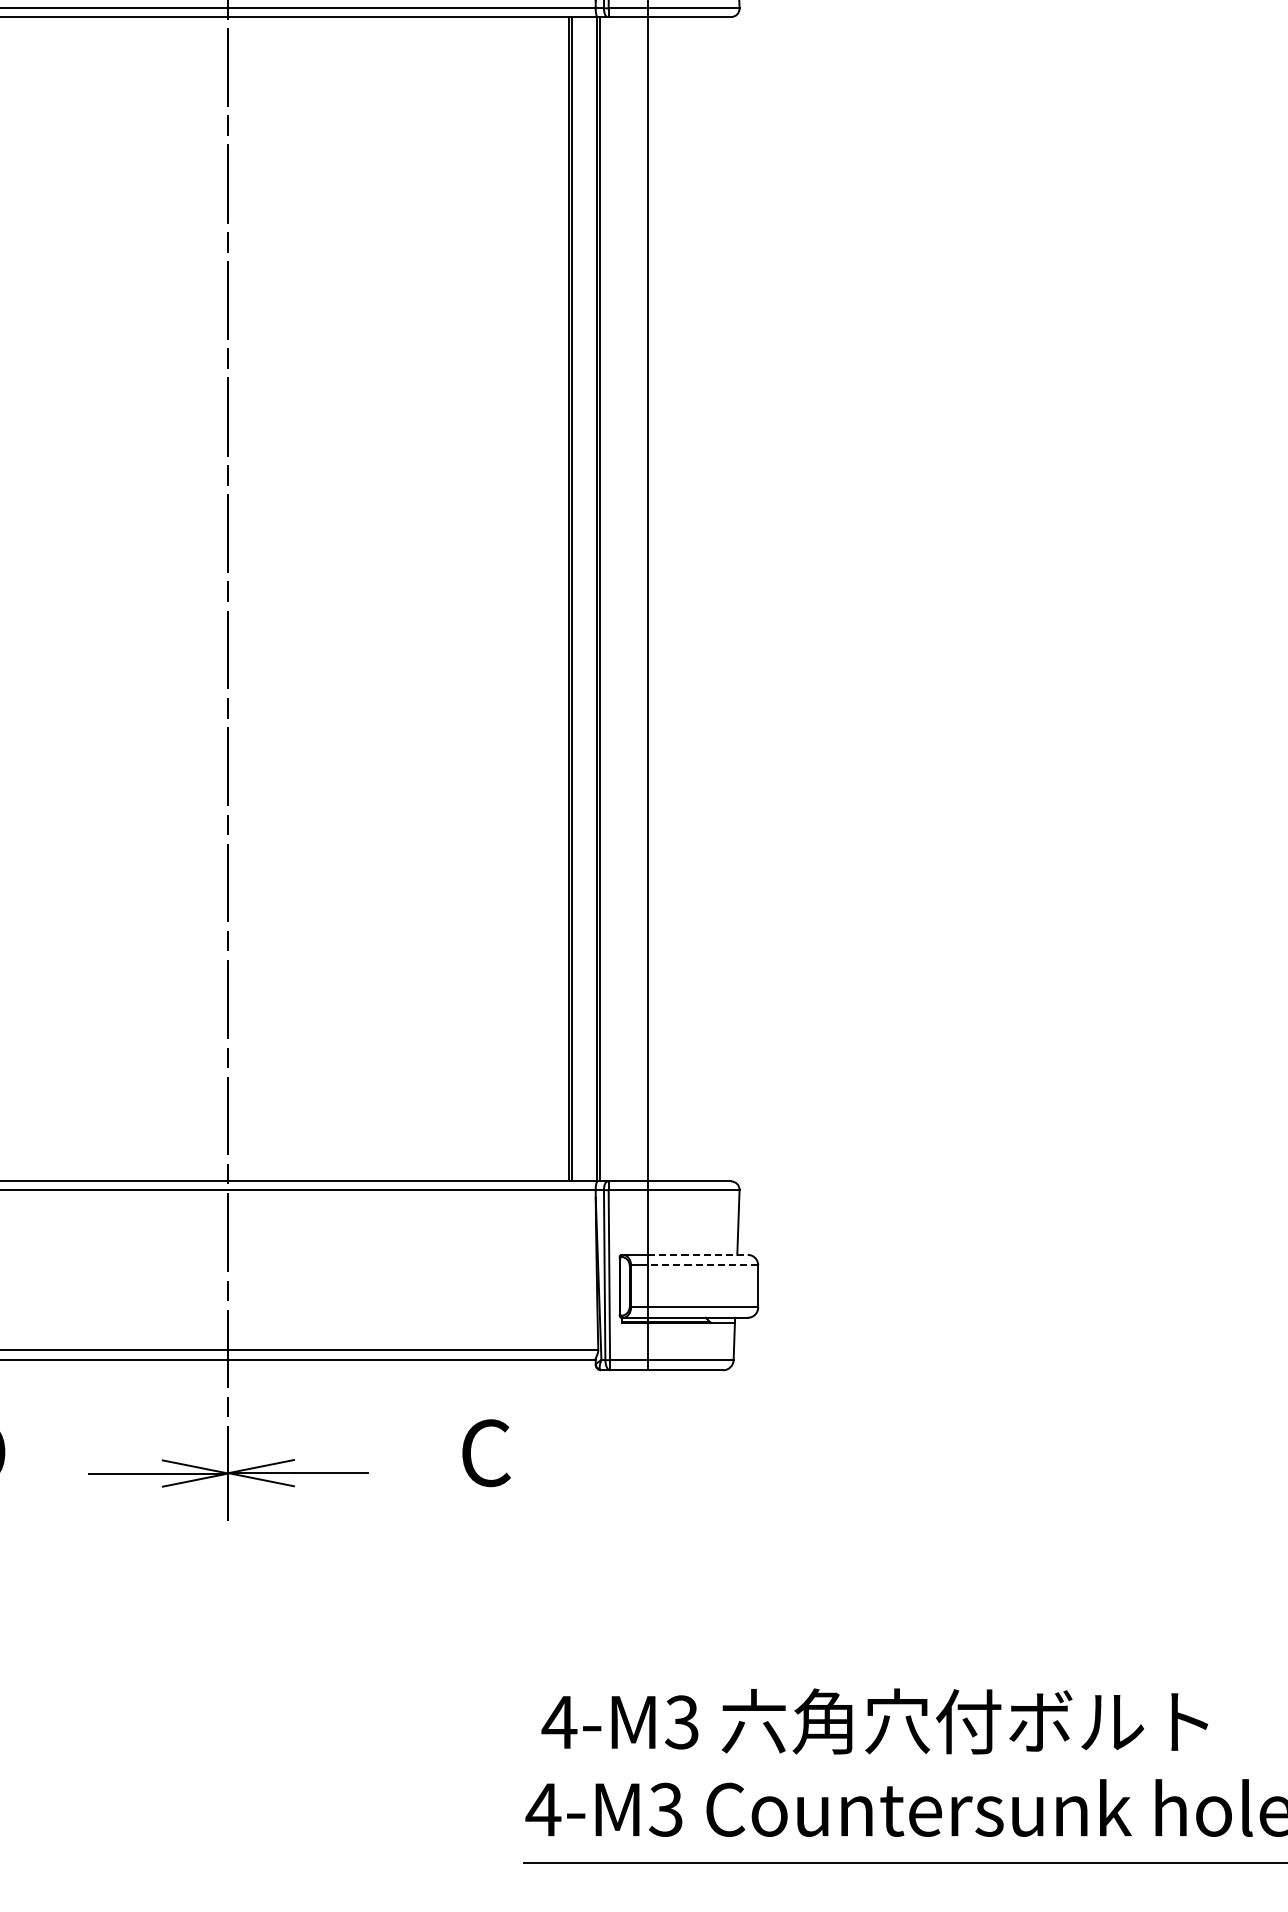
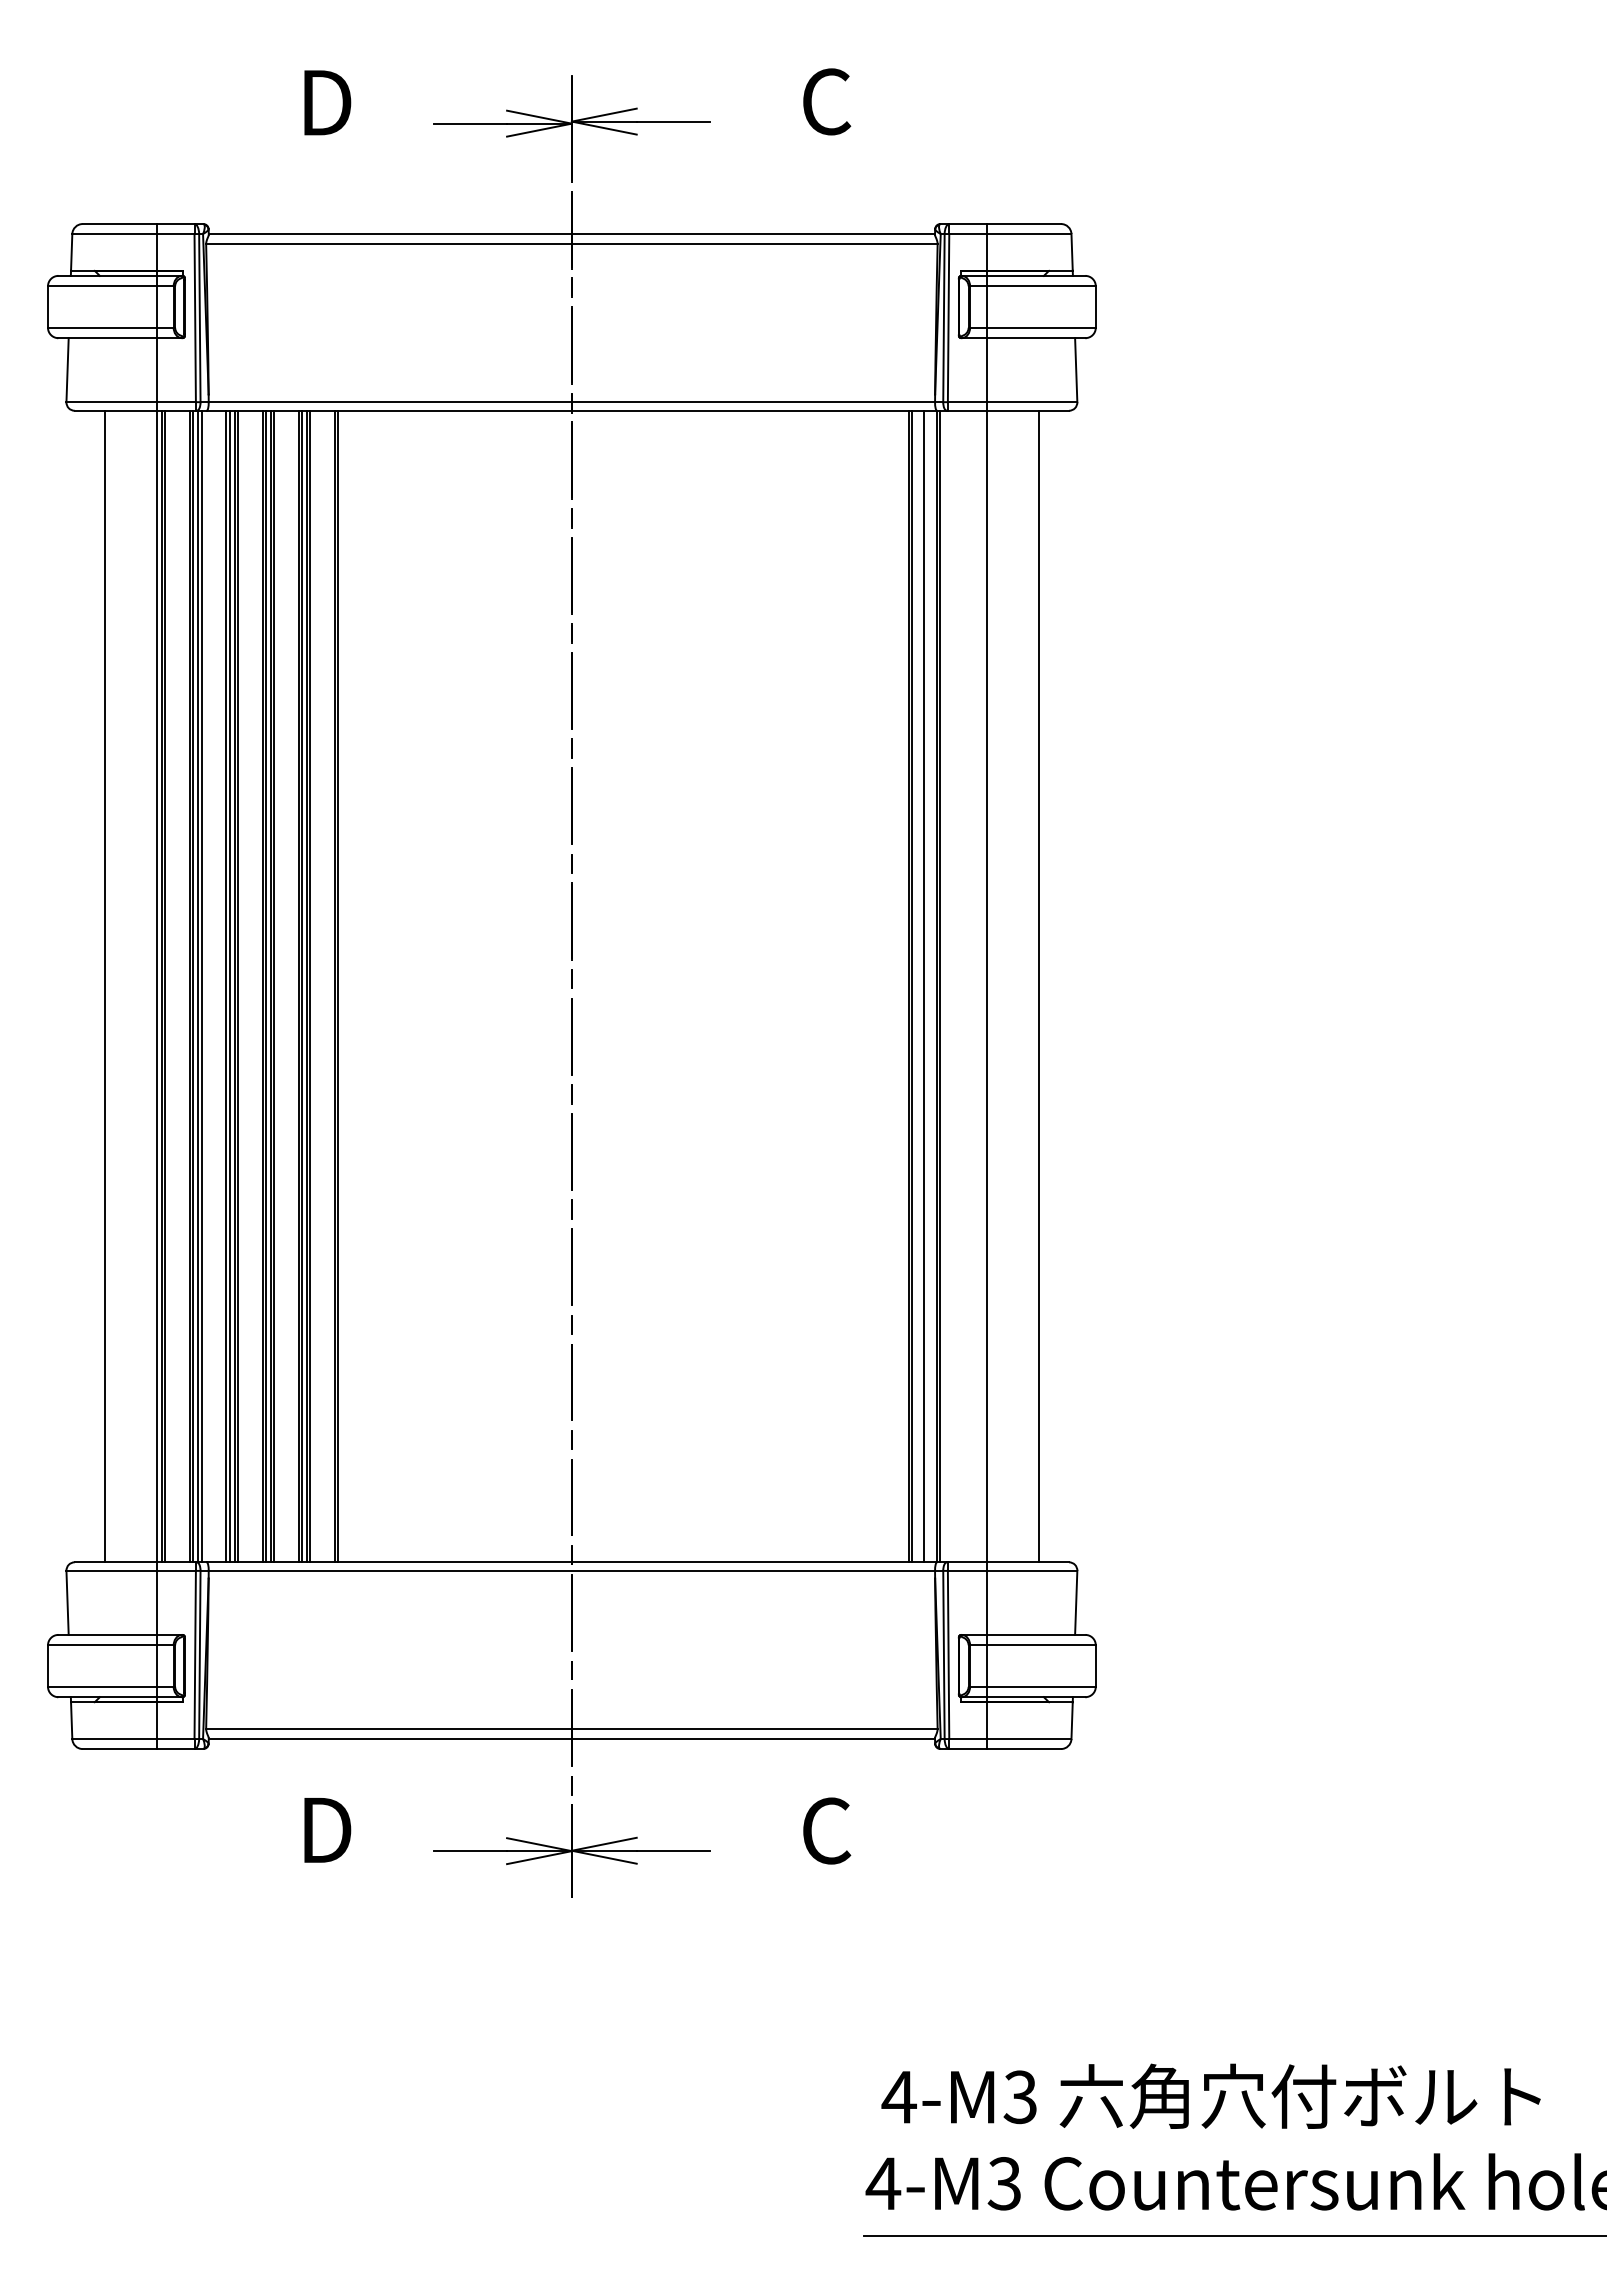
line: (585, 599) -> (924, 986), added
line: (700, 599) -> (1038, 986), added
line: (698, 1254) -> (1036, 1634), dashed -> solid
line: (702, 1265) -> (1040, 1645), dashed -> solid

